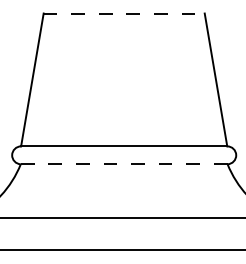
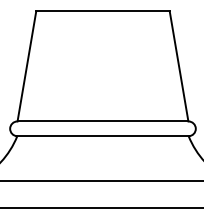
line: (124, 13) -> (103, 11), dashed -> solid
line: (123, 164) -> (102, 136), dashed -> solid

